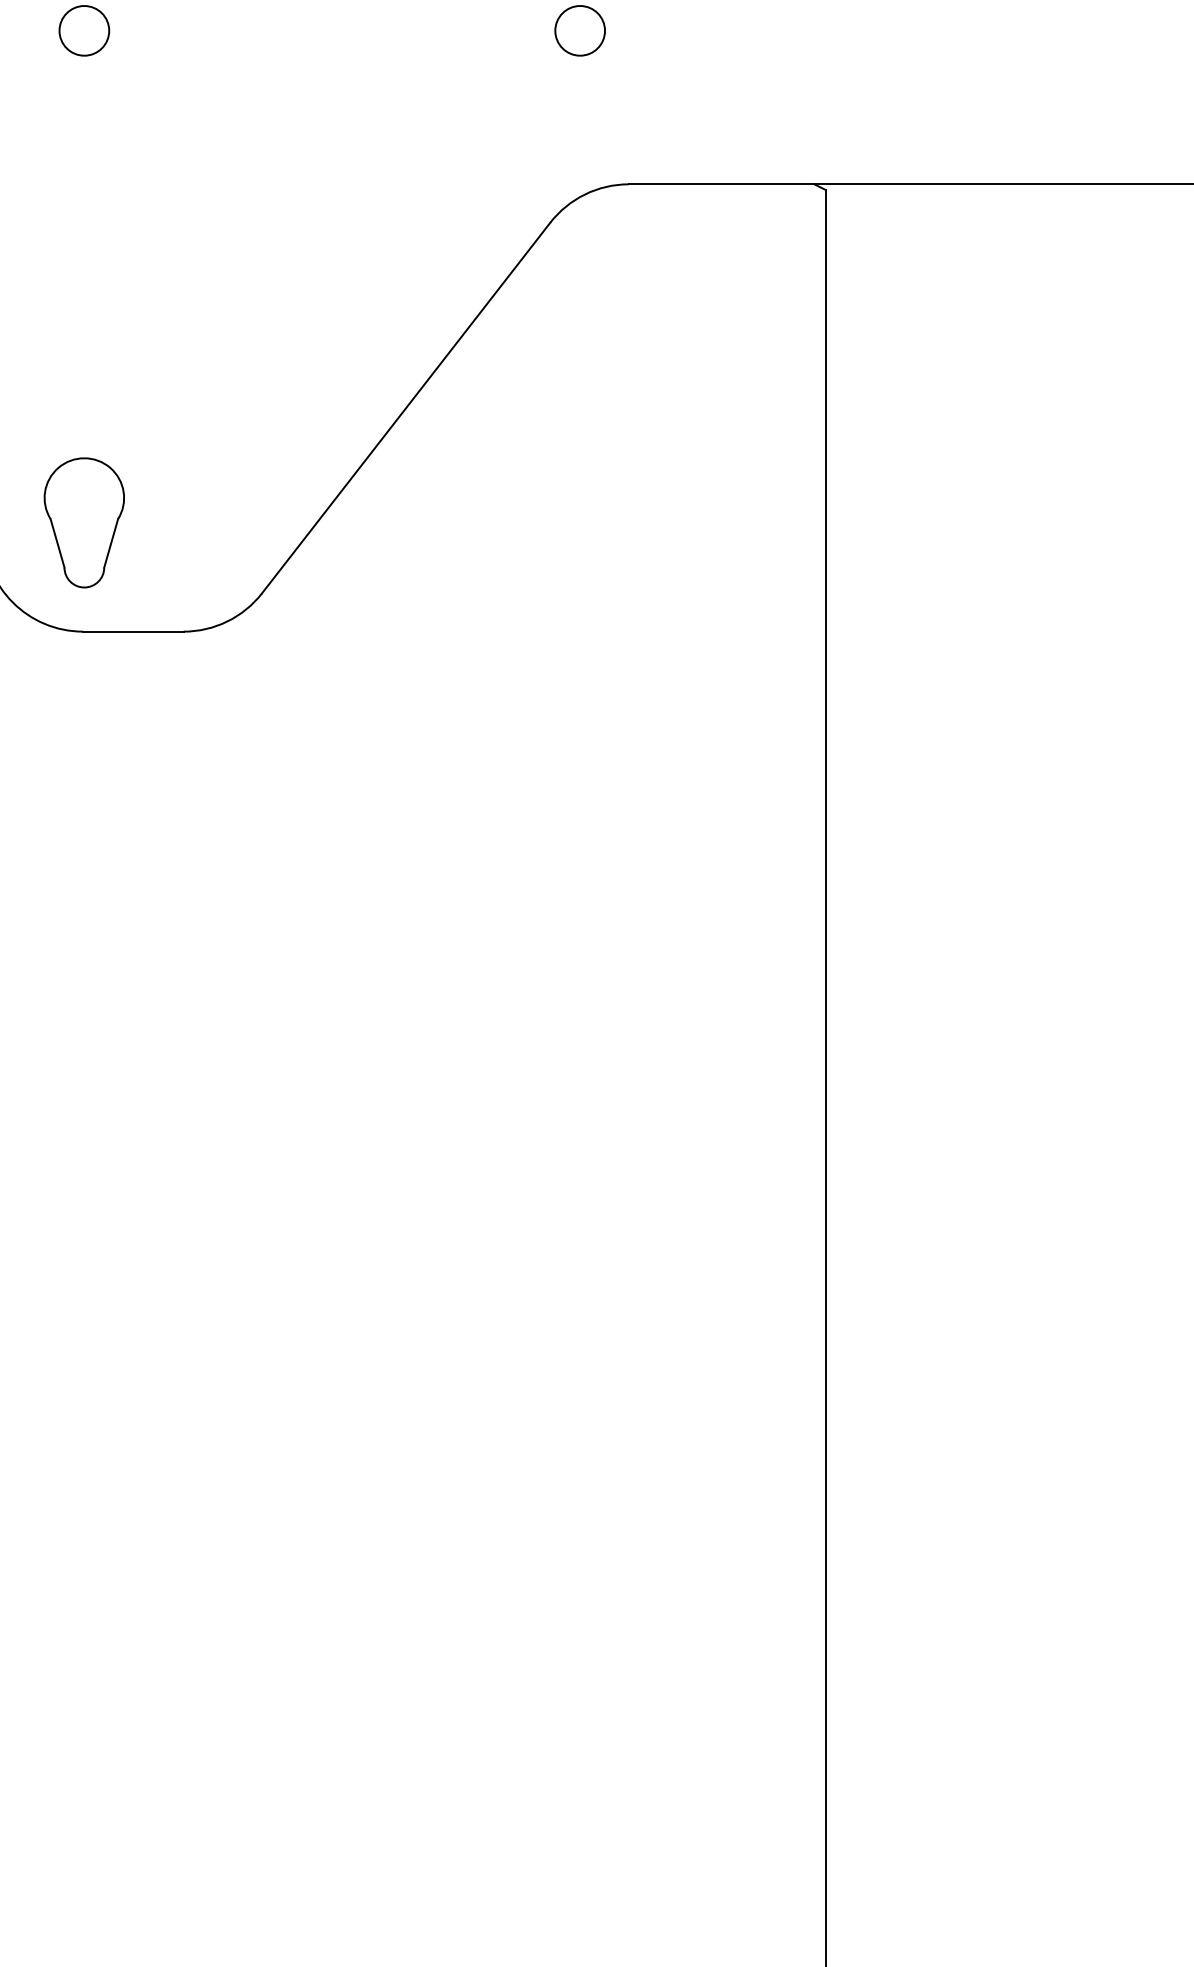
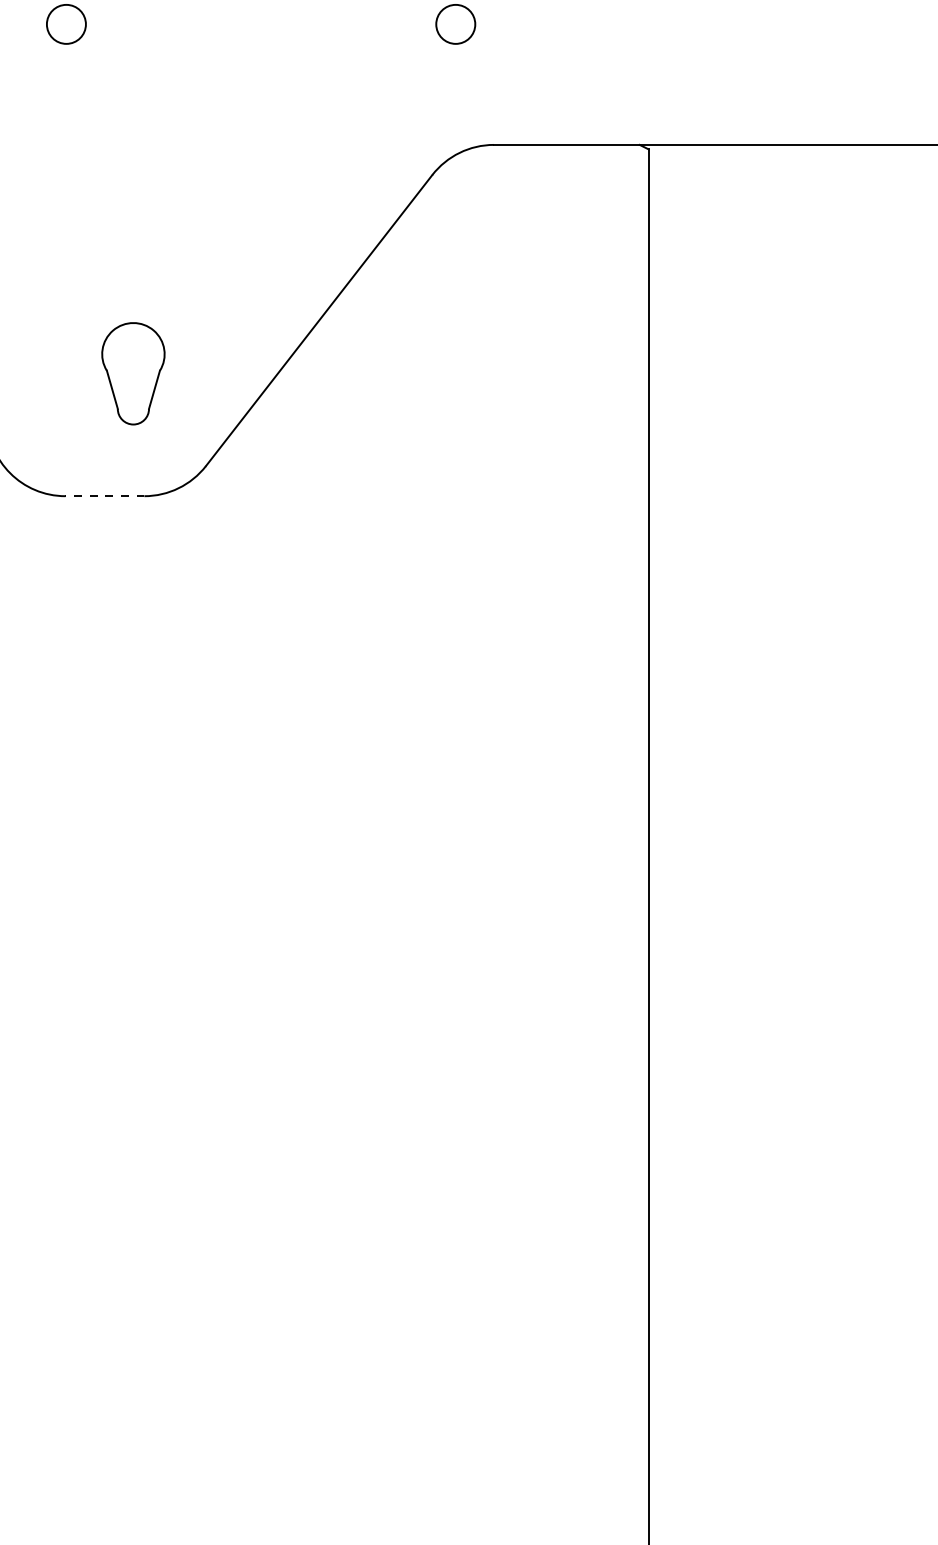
part: (84, 522) -> (133, 373), moved
line: (132, 632) -> (104, 496), solid -> dashed

